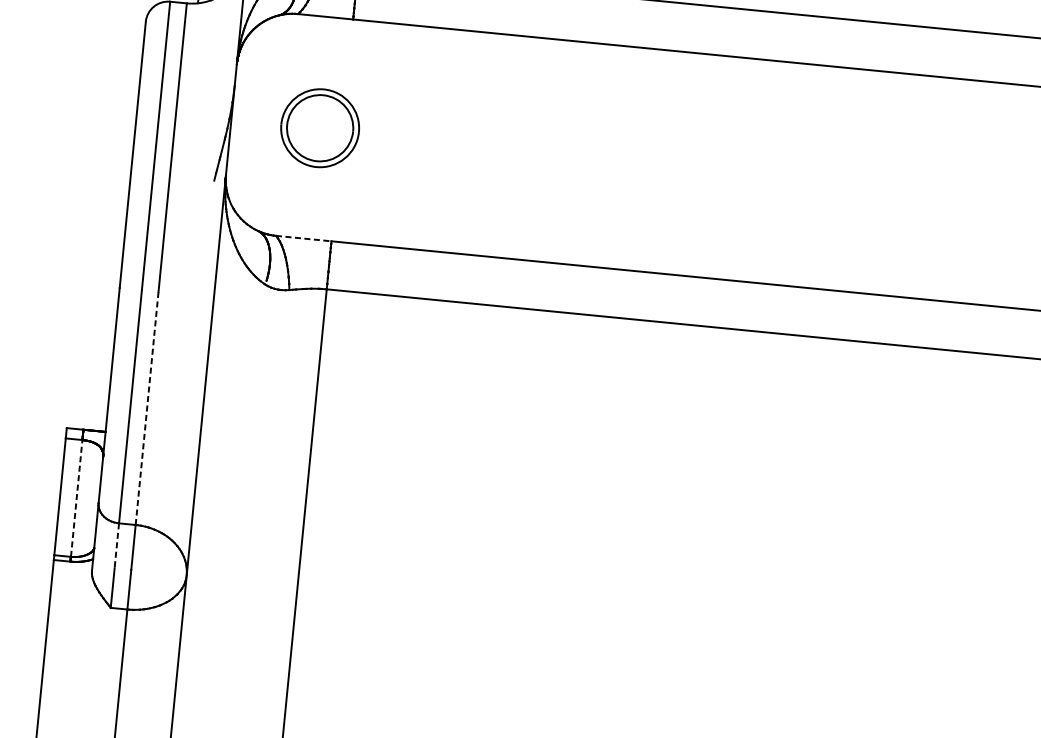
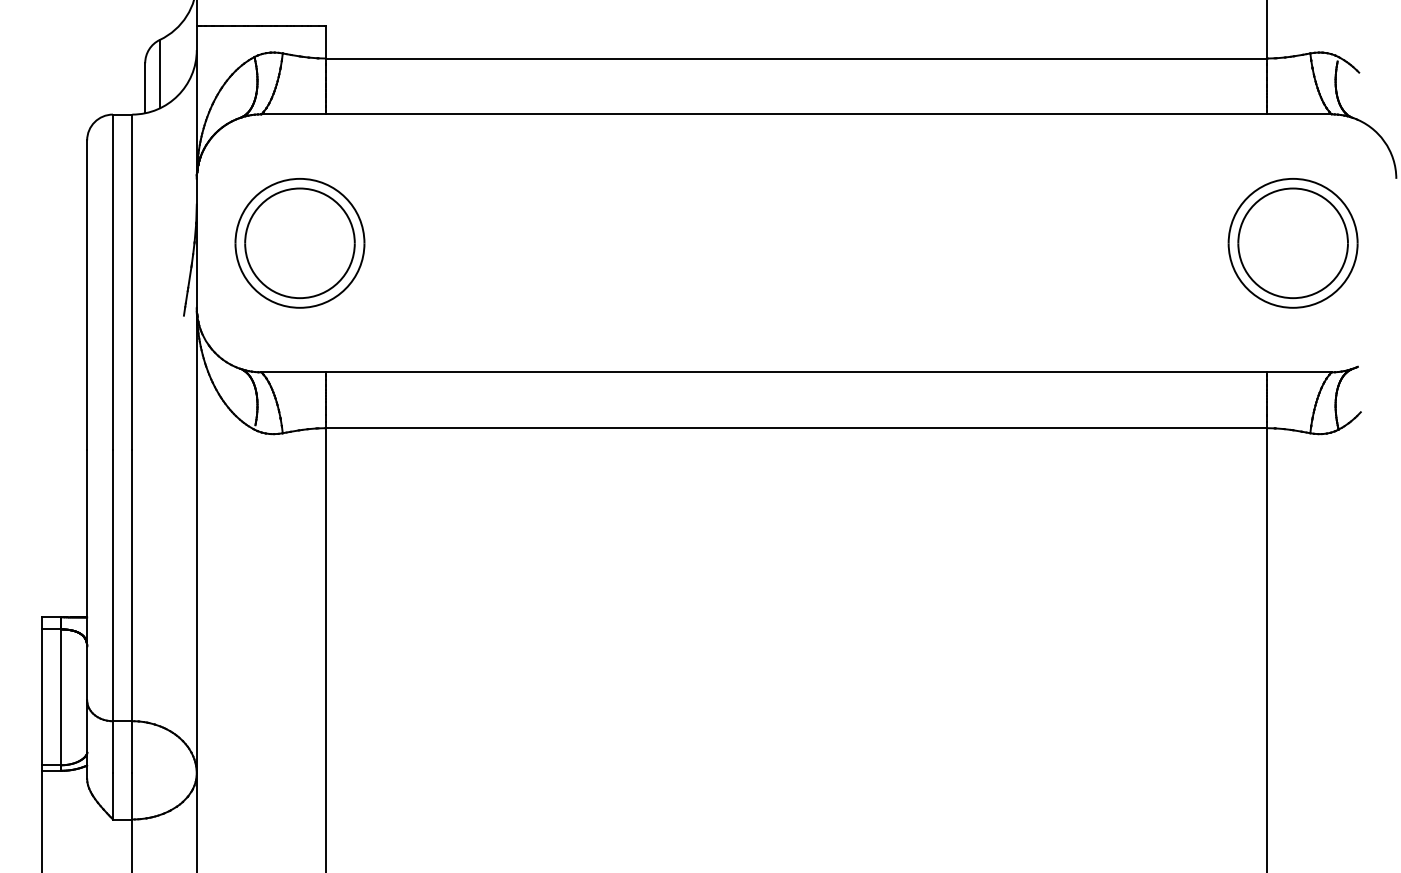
part: (319, 128) -> (299, 243), size x1.43
line: (304, 238) -> (294, 372), dashed -> solid
line: (147, 408) -> (132, 585), dashed -> solid
line: (76, 498) -> (61, 697), dashed -> solid
line: (116, 545) -> (112, 747), dashed -> solid

